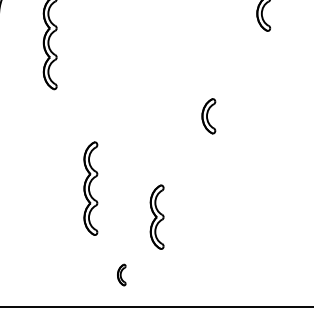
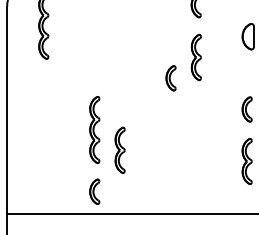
part: (262, 87) -> (195, 57), added
part: (208, 116) -> (170, 78), moved
part: (90, 187) -> (94, 129), moved
part: (121, 274) -> (94, 191), size x1.67

